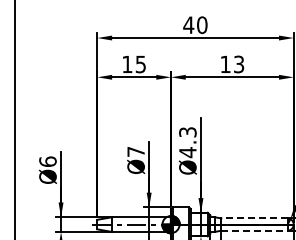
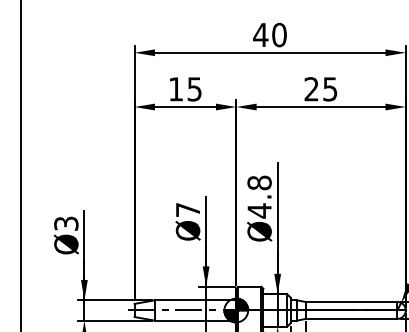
text: (232, 63) -> (321, 87), 13 -> 25
text: (187, 132) -> (259, 183), Ø4.3 -> Ø4.8
text: (47, 161) -> (65, 223), Ø6 -> Ø3
line: (253, 218) -> (350, 302), dashed -> solid
line: (254, 230) -> (351, 318), dashed -> solid

